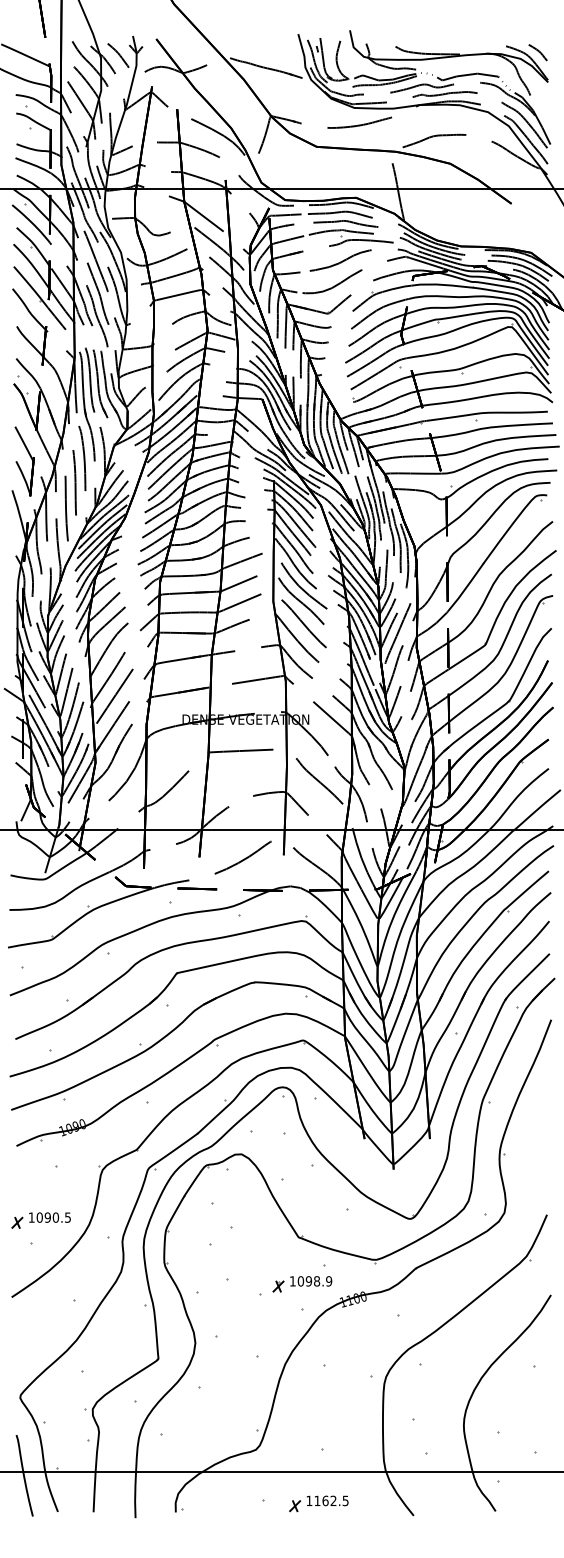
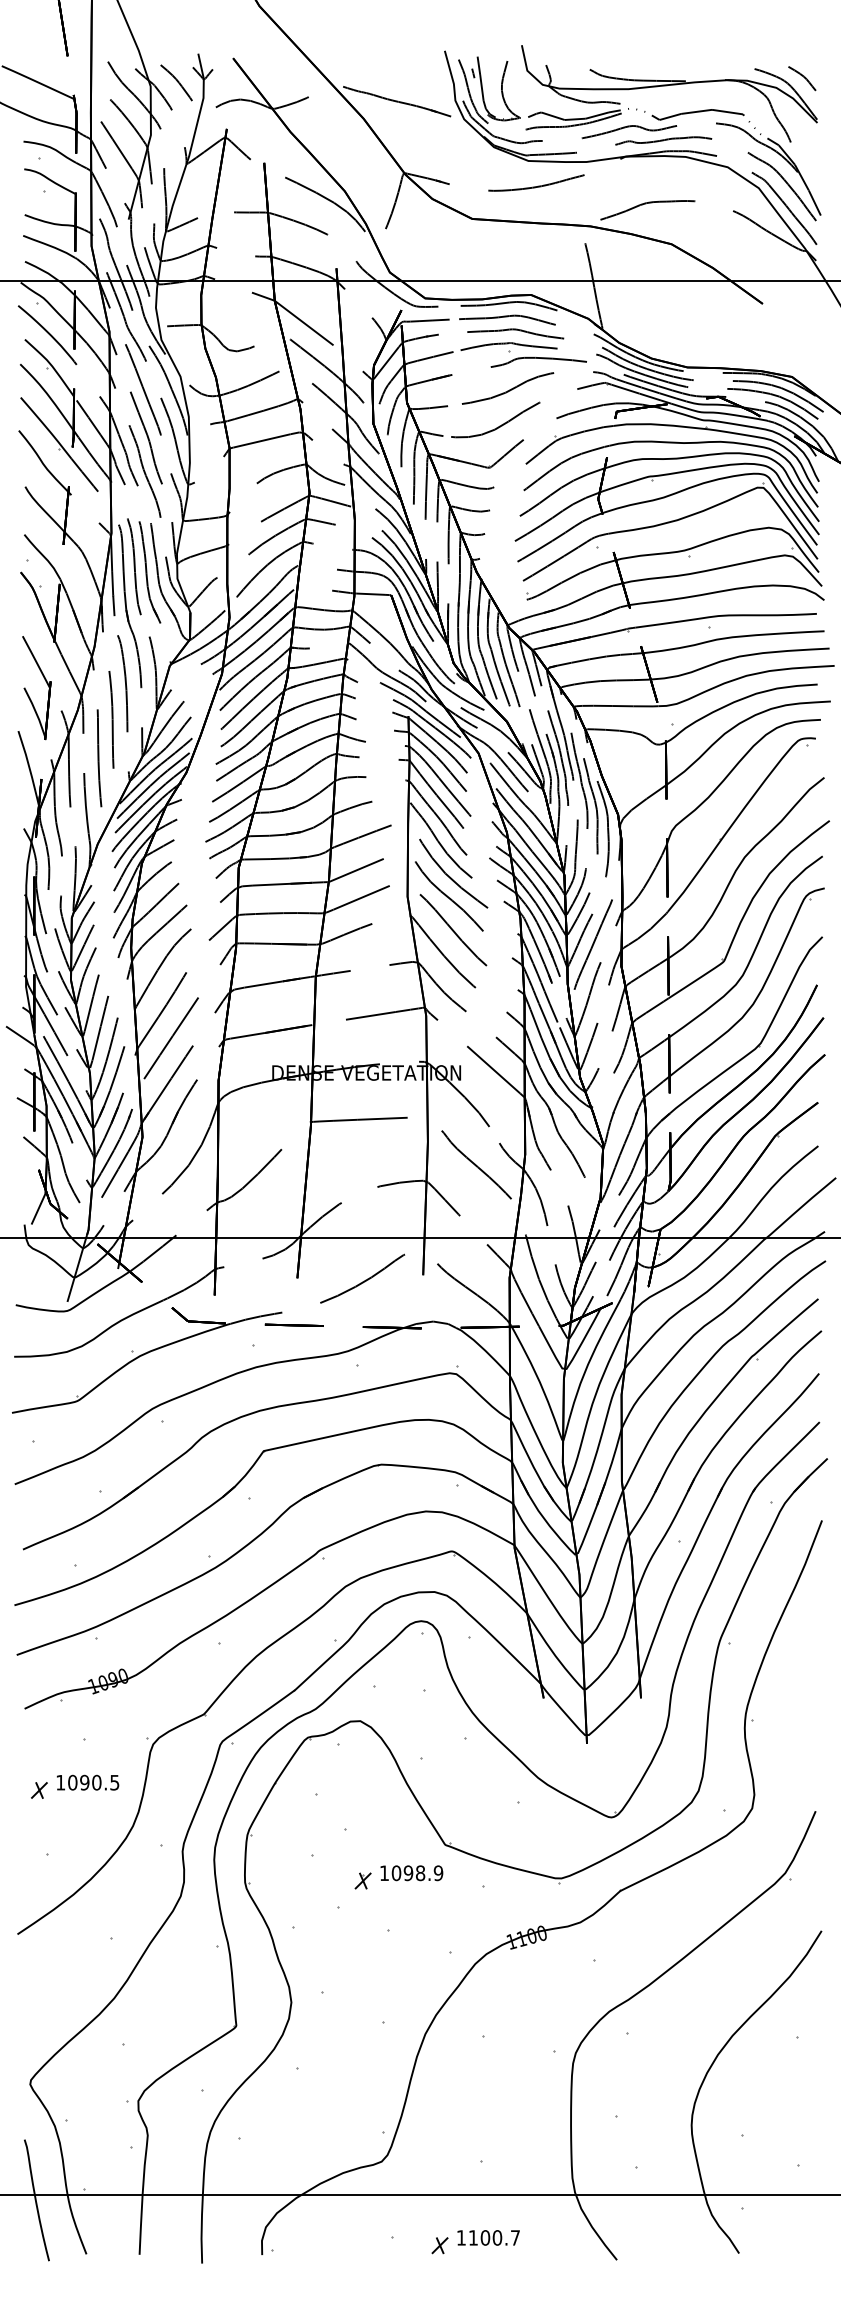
part: (40, 1220) -> (73, 1786), moved
part: (302, 1284) -> (398, 1877), moved
text: (335, 1500) -> (500, 2237), 1162.5 -> 1100.7

